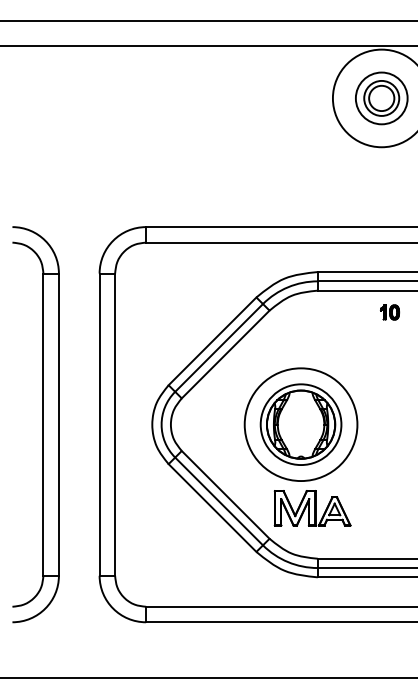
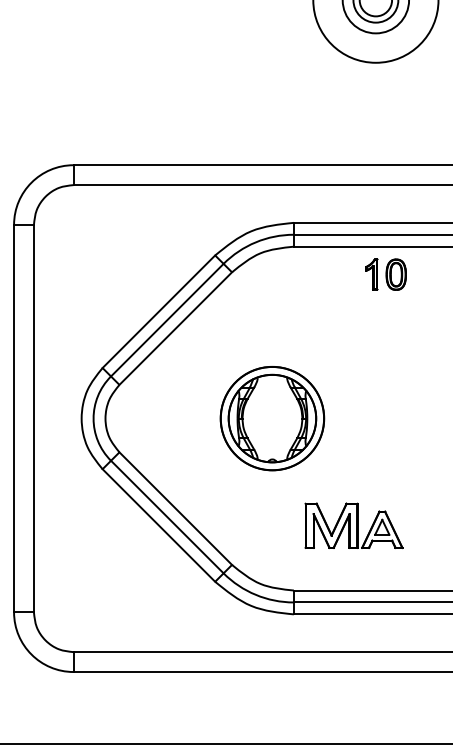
part: (389, 312) -> (385, 274), size x1.67
circle: (300, 424) -> (271, 418), size x0.71
part: (312, 508) -> (353, 526), moved

